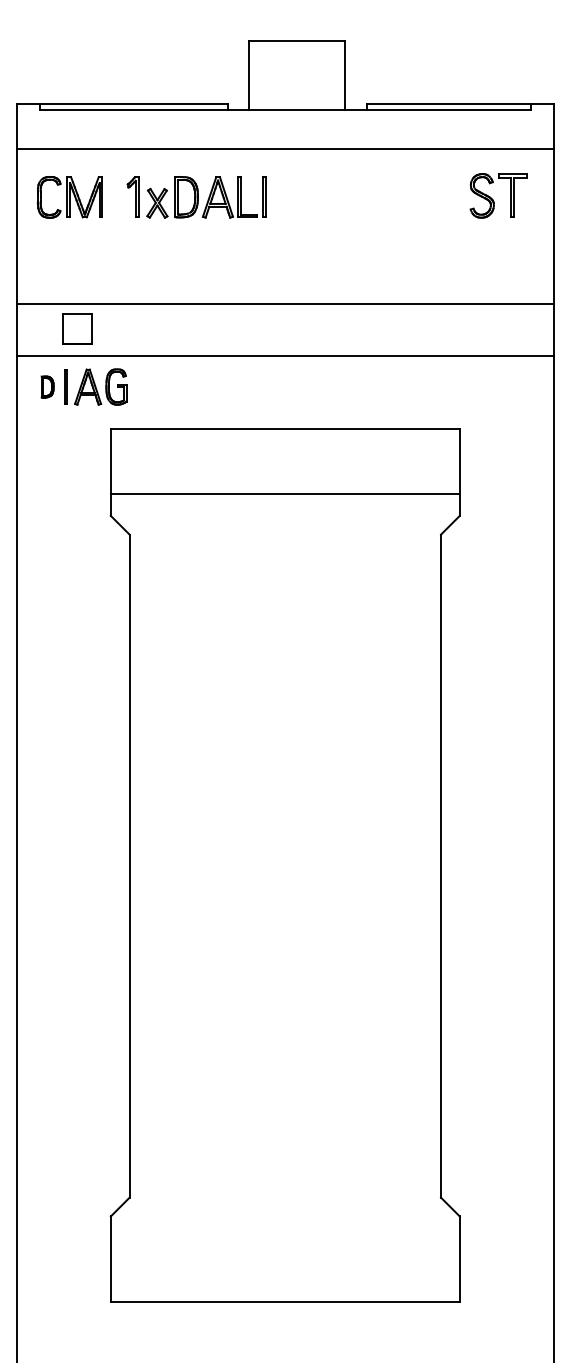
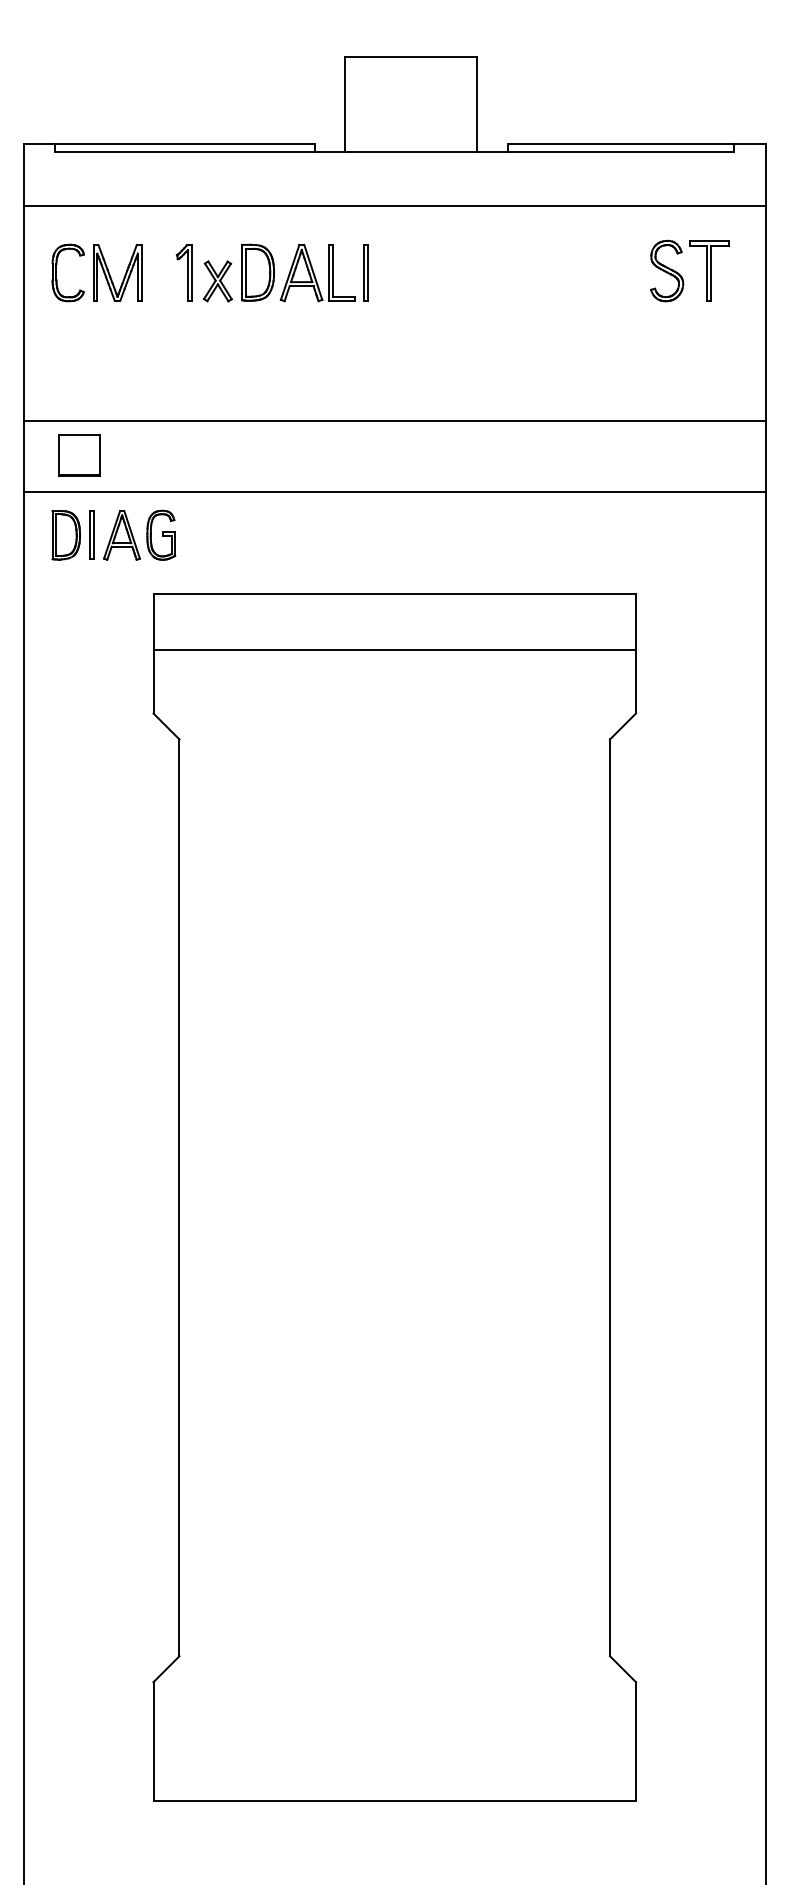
part: (77, 329) -> (79, 455), moved
part: (47, 387) -> (65, 535), size x1.67
line: (285, 494) -> (394, 650), moved

